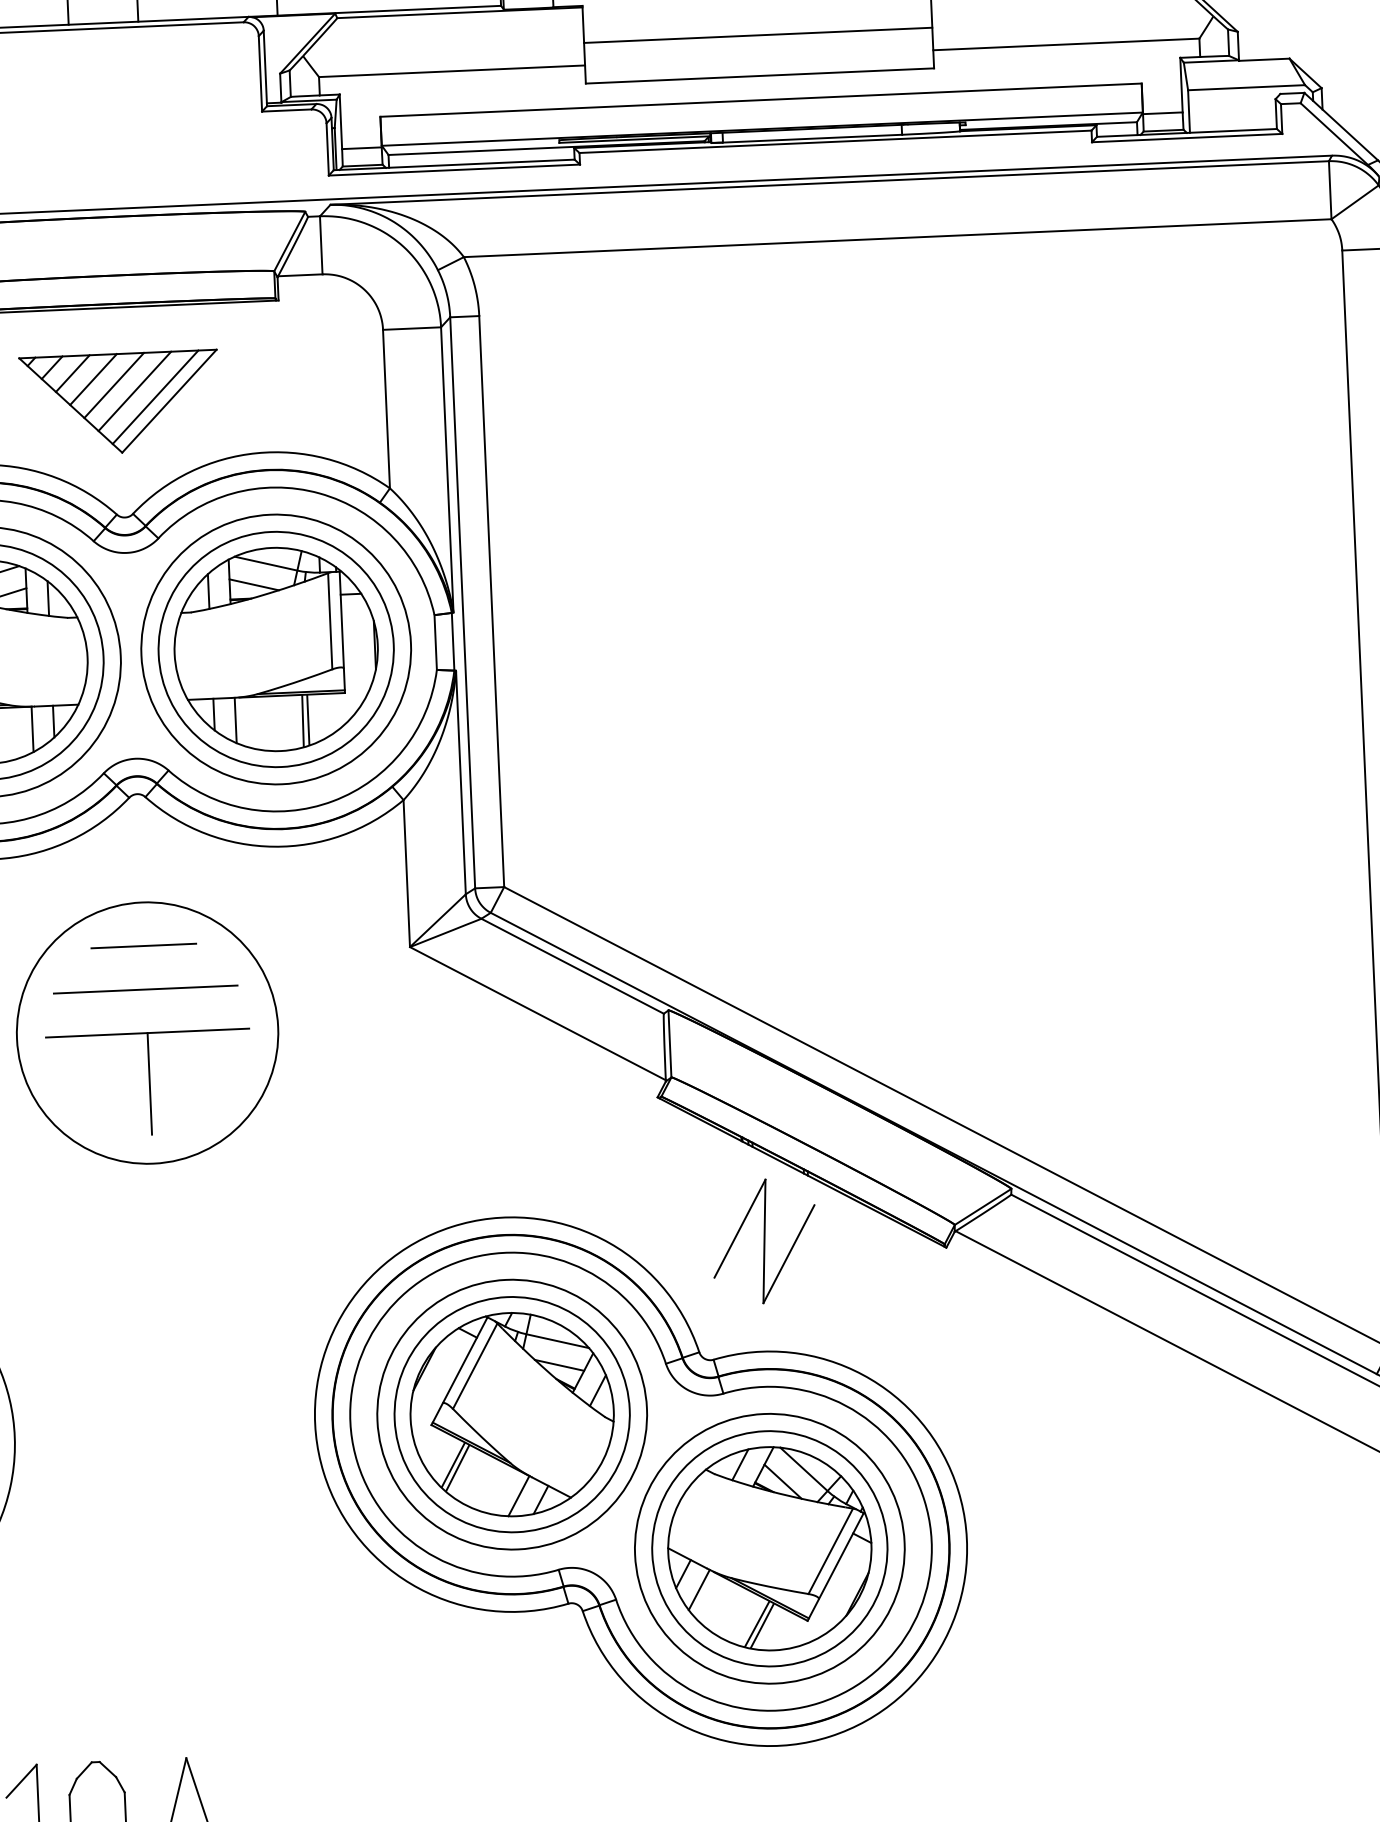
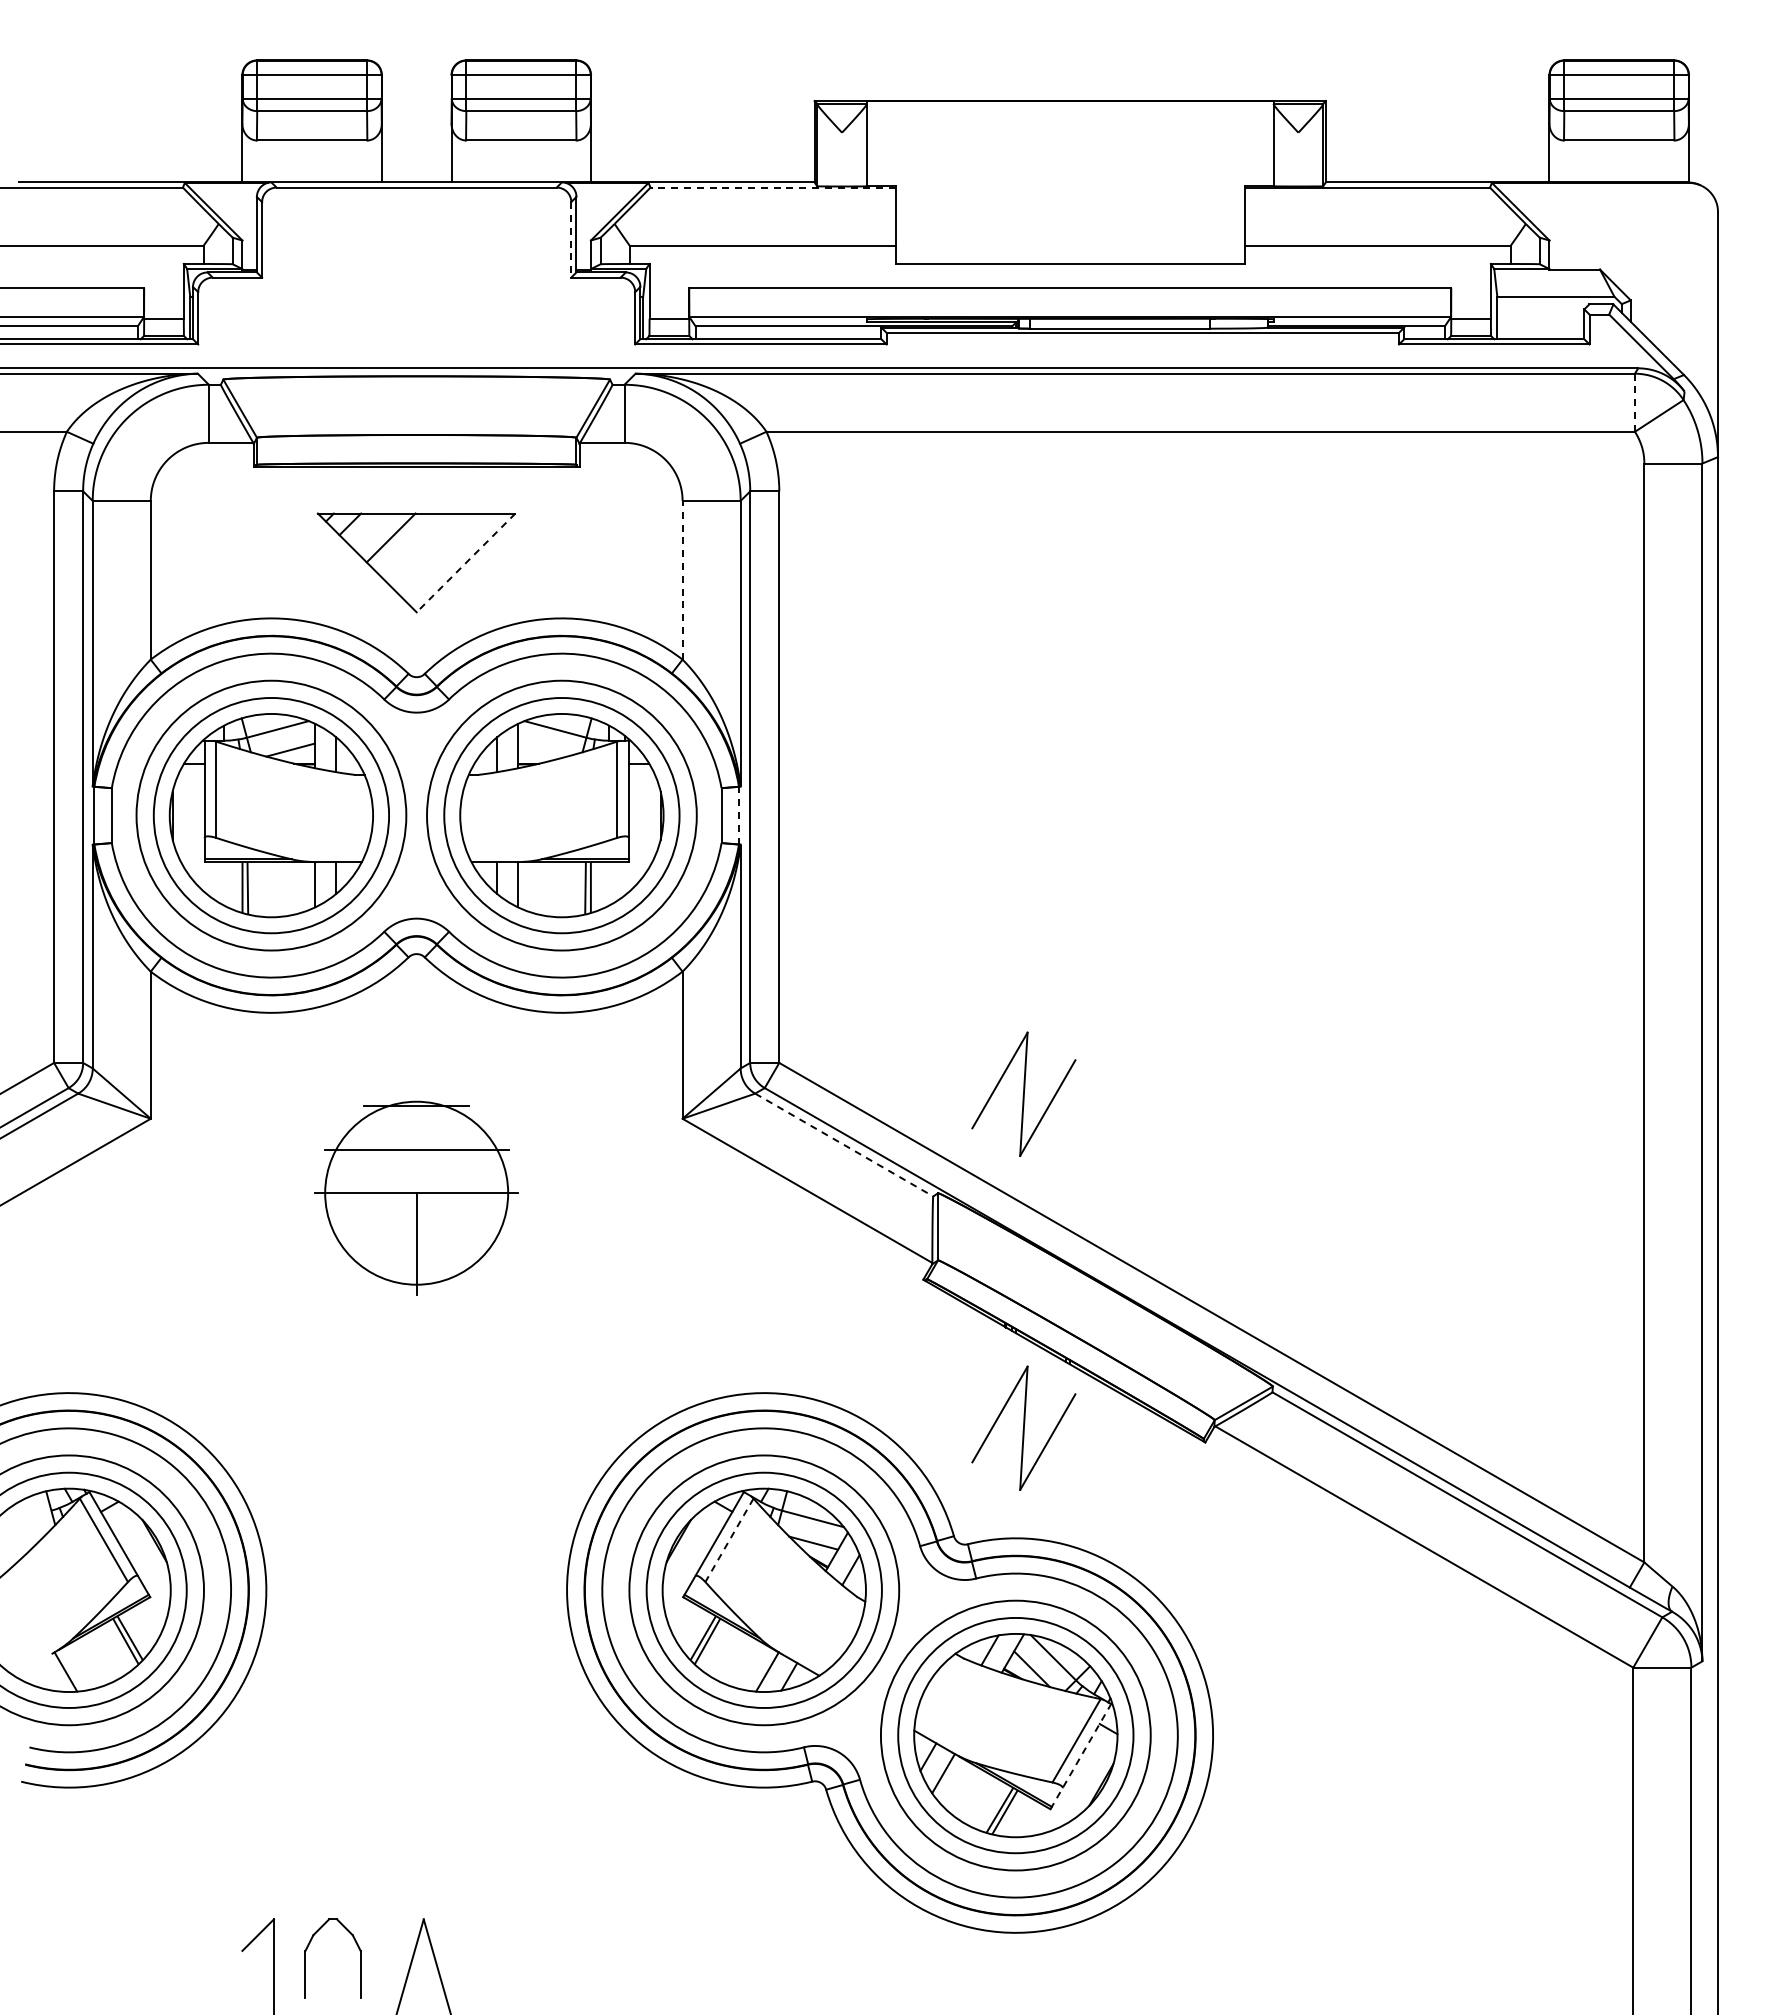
line: (460, 12) -> (773, 187), solid -> dashed
line: (757, 35) -> (1069, 223), removed
line: (260, 73) -> (571, 239), solid -> dashed
line: (1329, 189) -> (1634, 402), solid -> dashed
line: (72, 372) -> (370, 530), removed
line: (114, 385) -> (411, 544), removed
line: (134, 391) -> (431, 551), removed
line: (155, 397) -> (452, 558), removed
line: (169, 400) -> (466, 562), solid -> dashed
line: (386, 408) -> (682, 579), solid -> dashed
line: (253, 584) -> (542, 749), removed
line: (452, 641) -> (738, 815), solid -> dashed
part: (749, 906) -> (1023, 1093), added
line: (572, 966) -> (844, 1145), solid -> dashed
circle: (147, 1032) -> (416, 1192), size x0.7
line: (475, 1366) -> (729, 1540), solid -> dashed
line: (835, 1566) -> (1080, 1756), solid -> dashed

